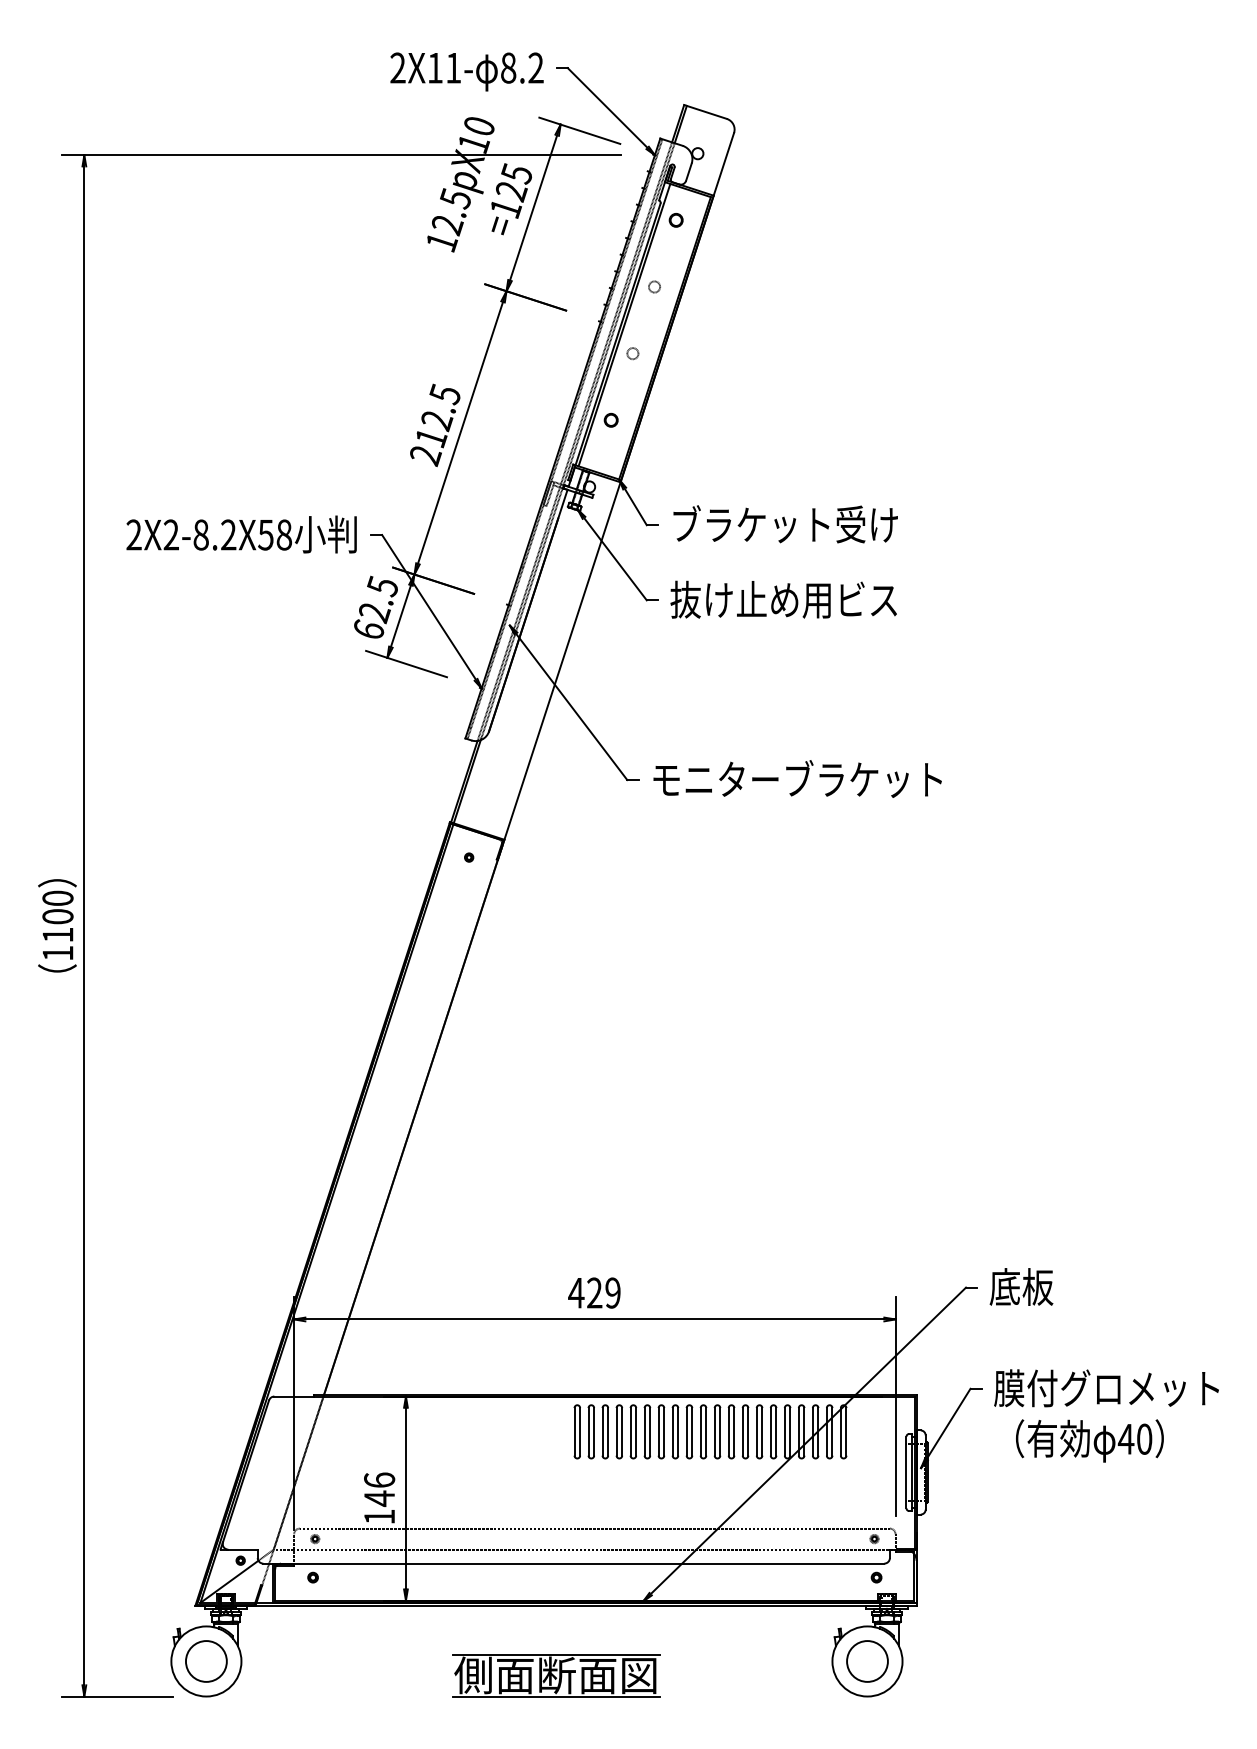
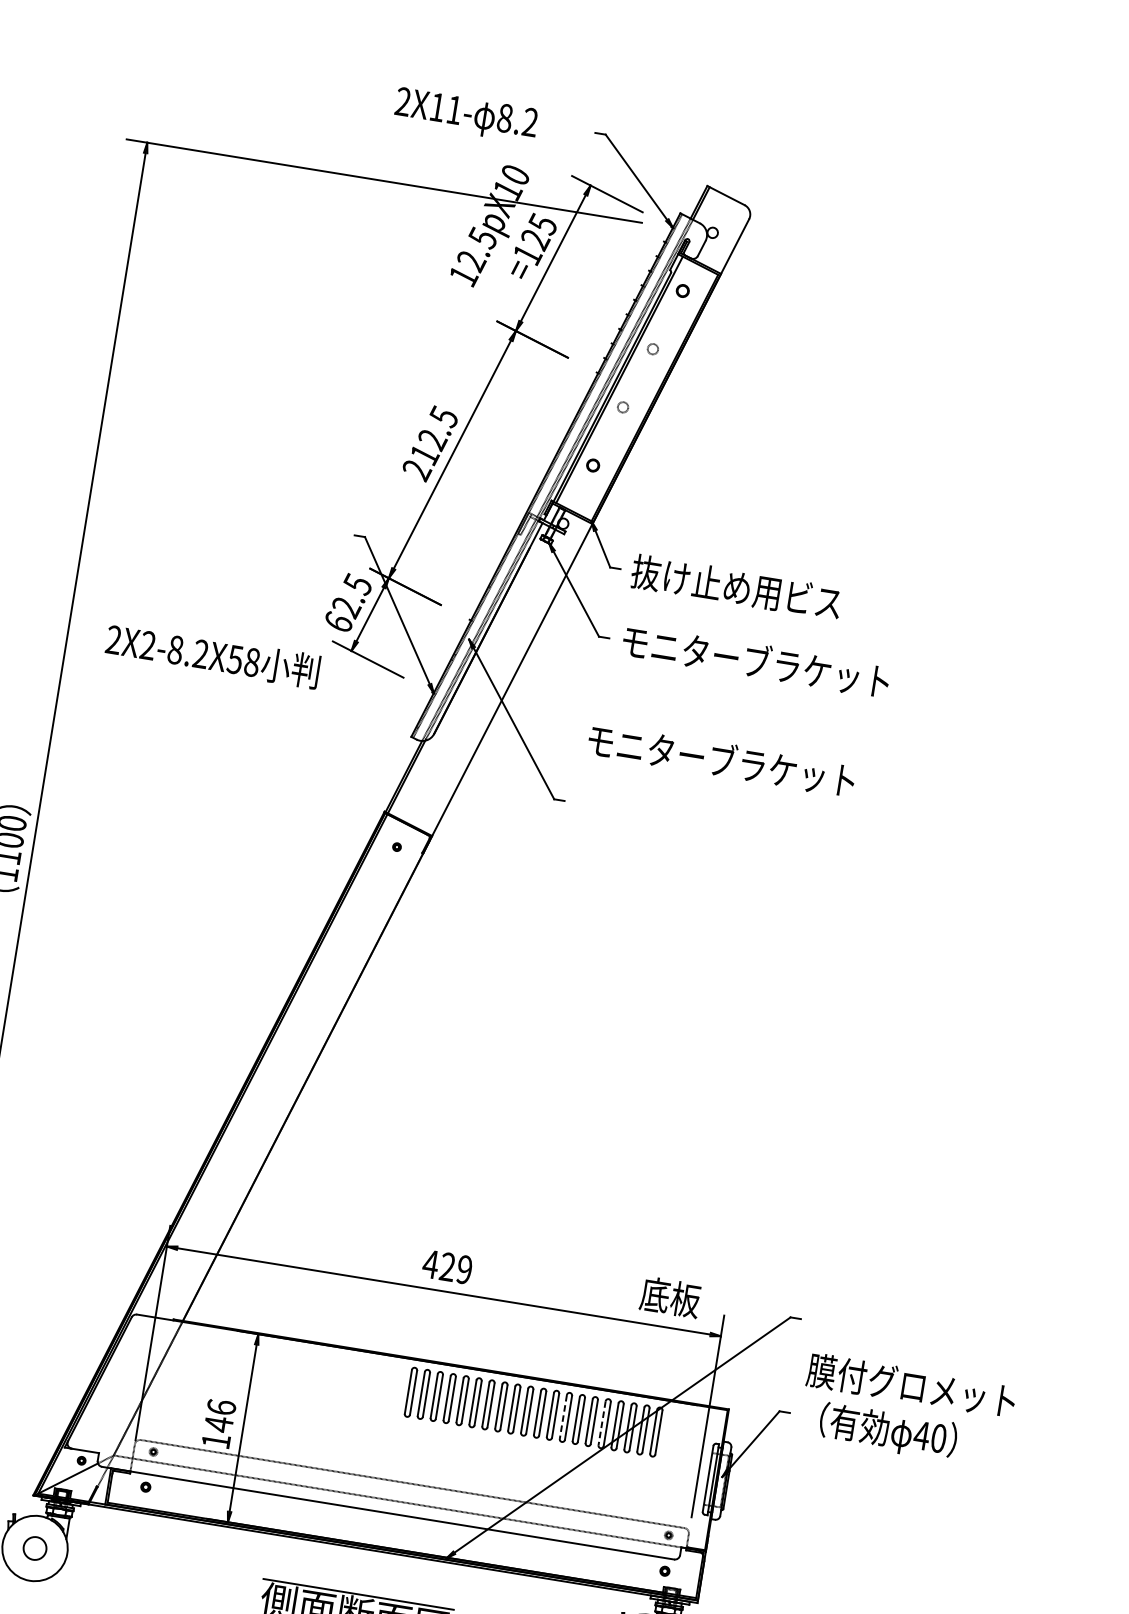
text: (466, 71) -> (465, 115), moved
text: (783, 524) -> (736, 587), ブラケット受け -> 抜け止め用ビス
text: (241, 534) -> (212, 655), moved
text: (815, 599) -> (754, 661), 抜け止め用ビス -> モニターブラケット
text: (797, 778) -> (721, 759), moved
text: (1021, 1286) -> (670, 1296), moved
text: (1106, 1415) -> (907, 1410), moved
line: (742, 1431) -> (563, 1416), solid -> dashed
line: (784, 1431) -> (601, 1422), solid -> dashed
circle: (205, 1661) -> (34, 1548), size x0.6

